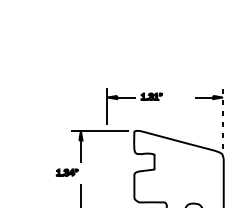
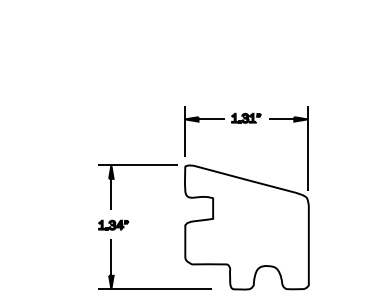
part: (134, 97) -> (222, 119), moved
line: (222, 118) -> (307, 148), dashed -> solid
part: (67, 172) -> (113, 224), moved

